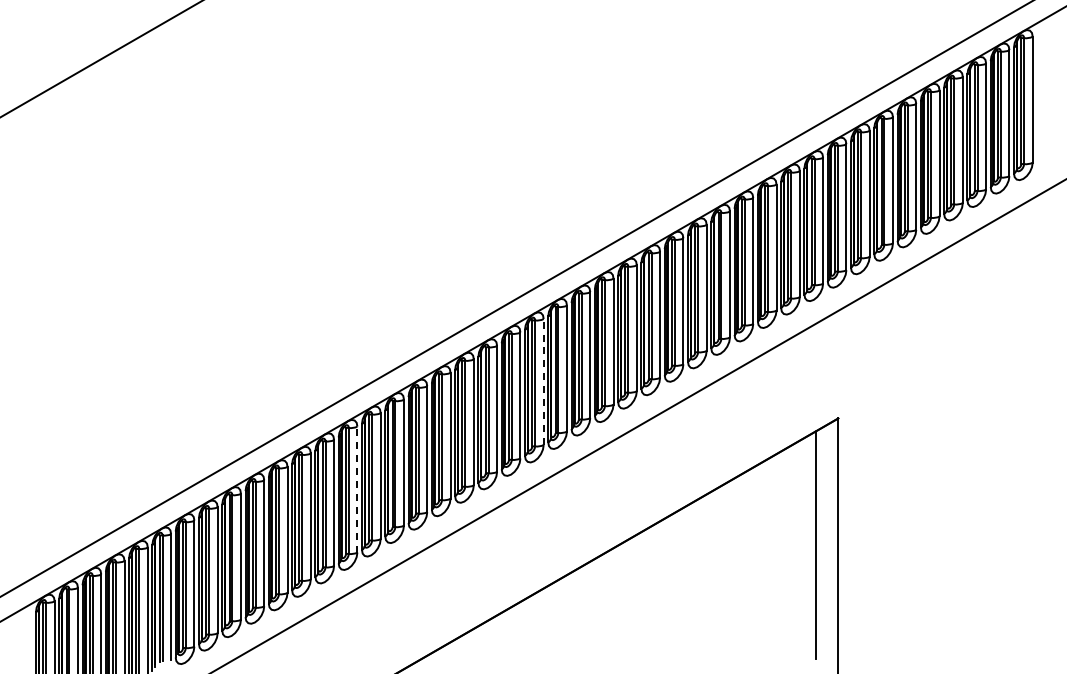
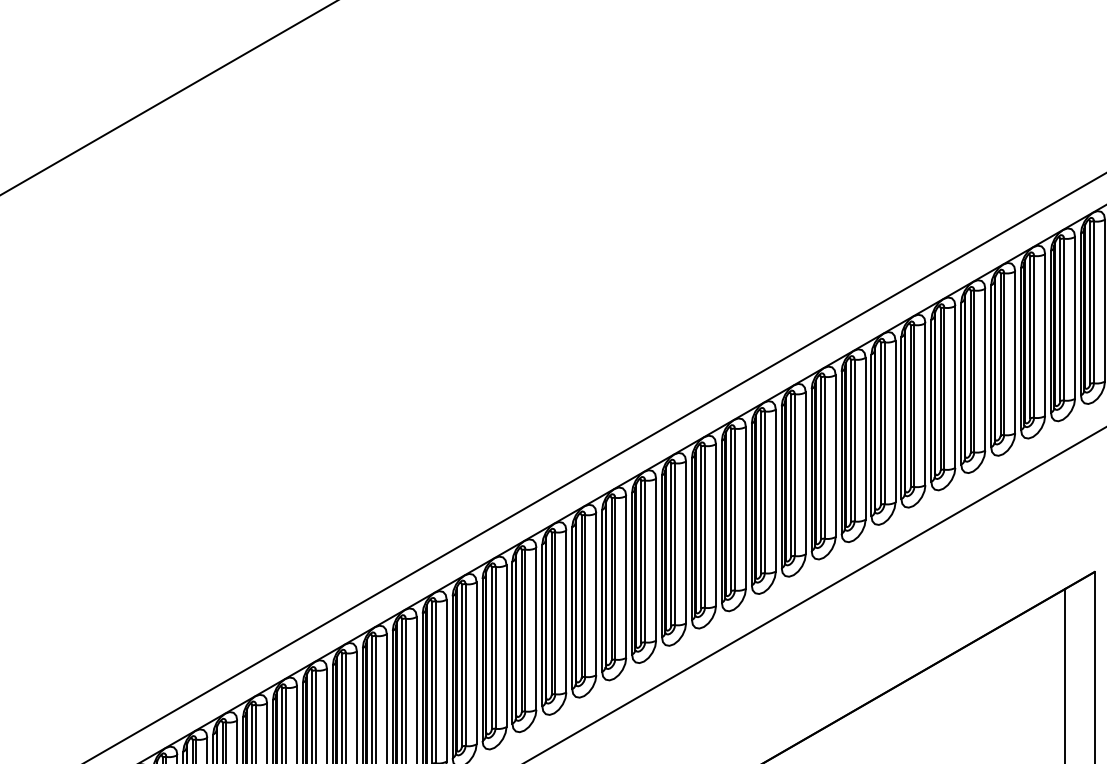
line: (543, 382) -> (715, 525), dashed -> solid
line: (357, 489) -> (476, 663), dashed -> solid

